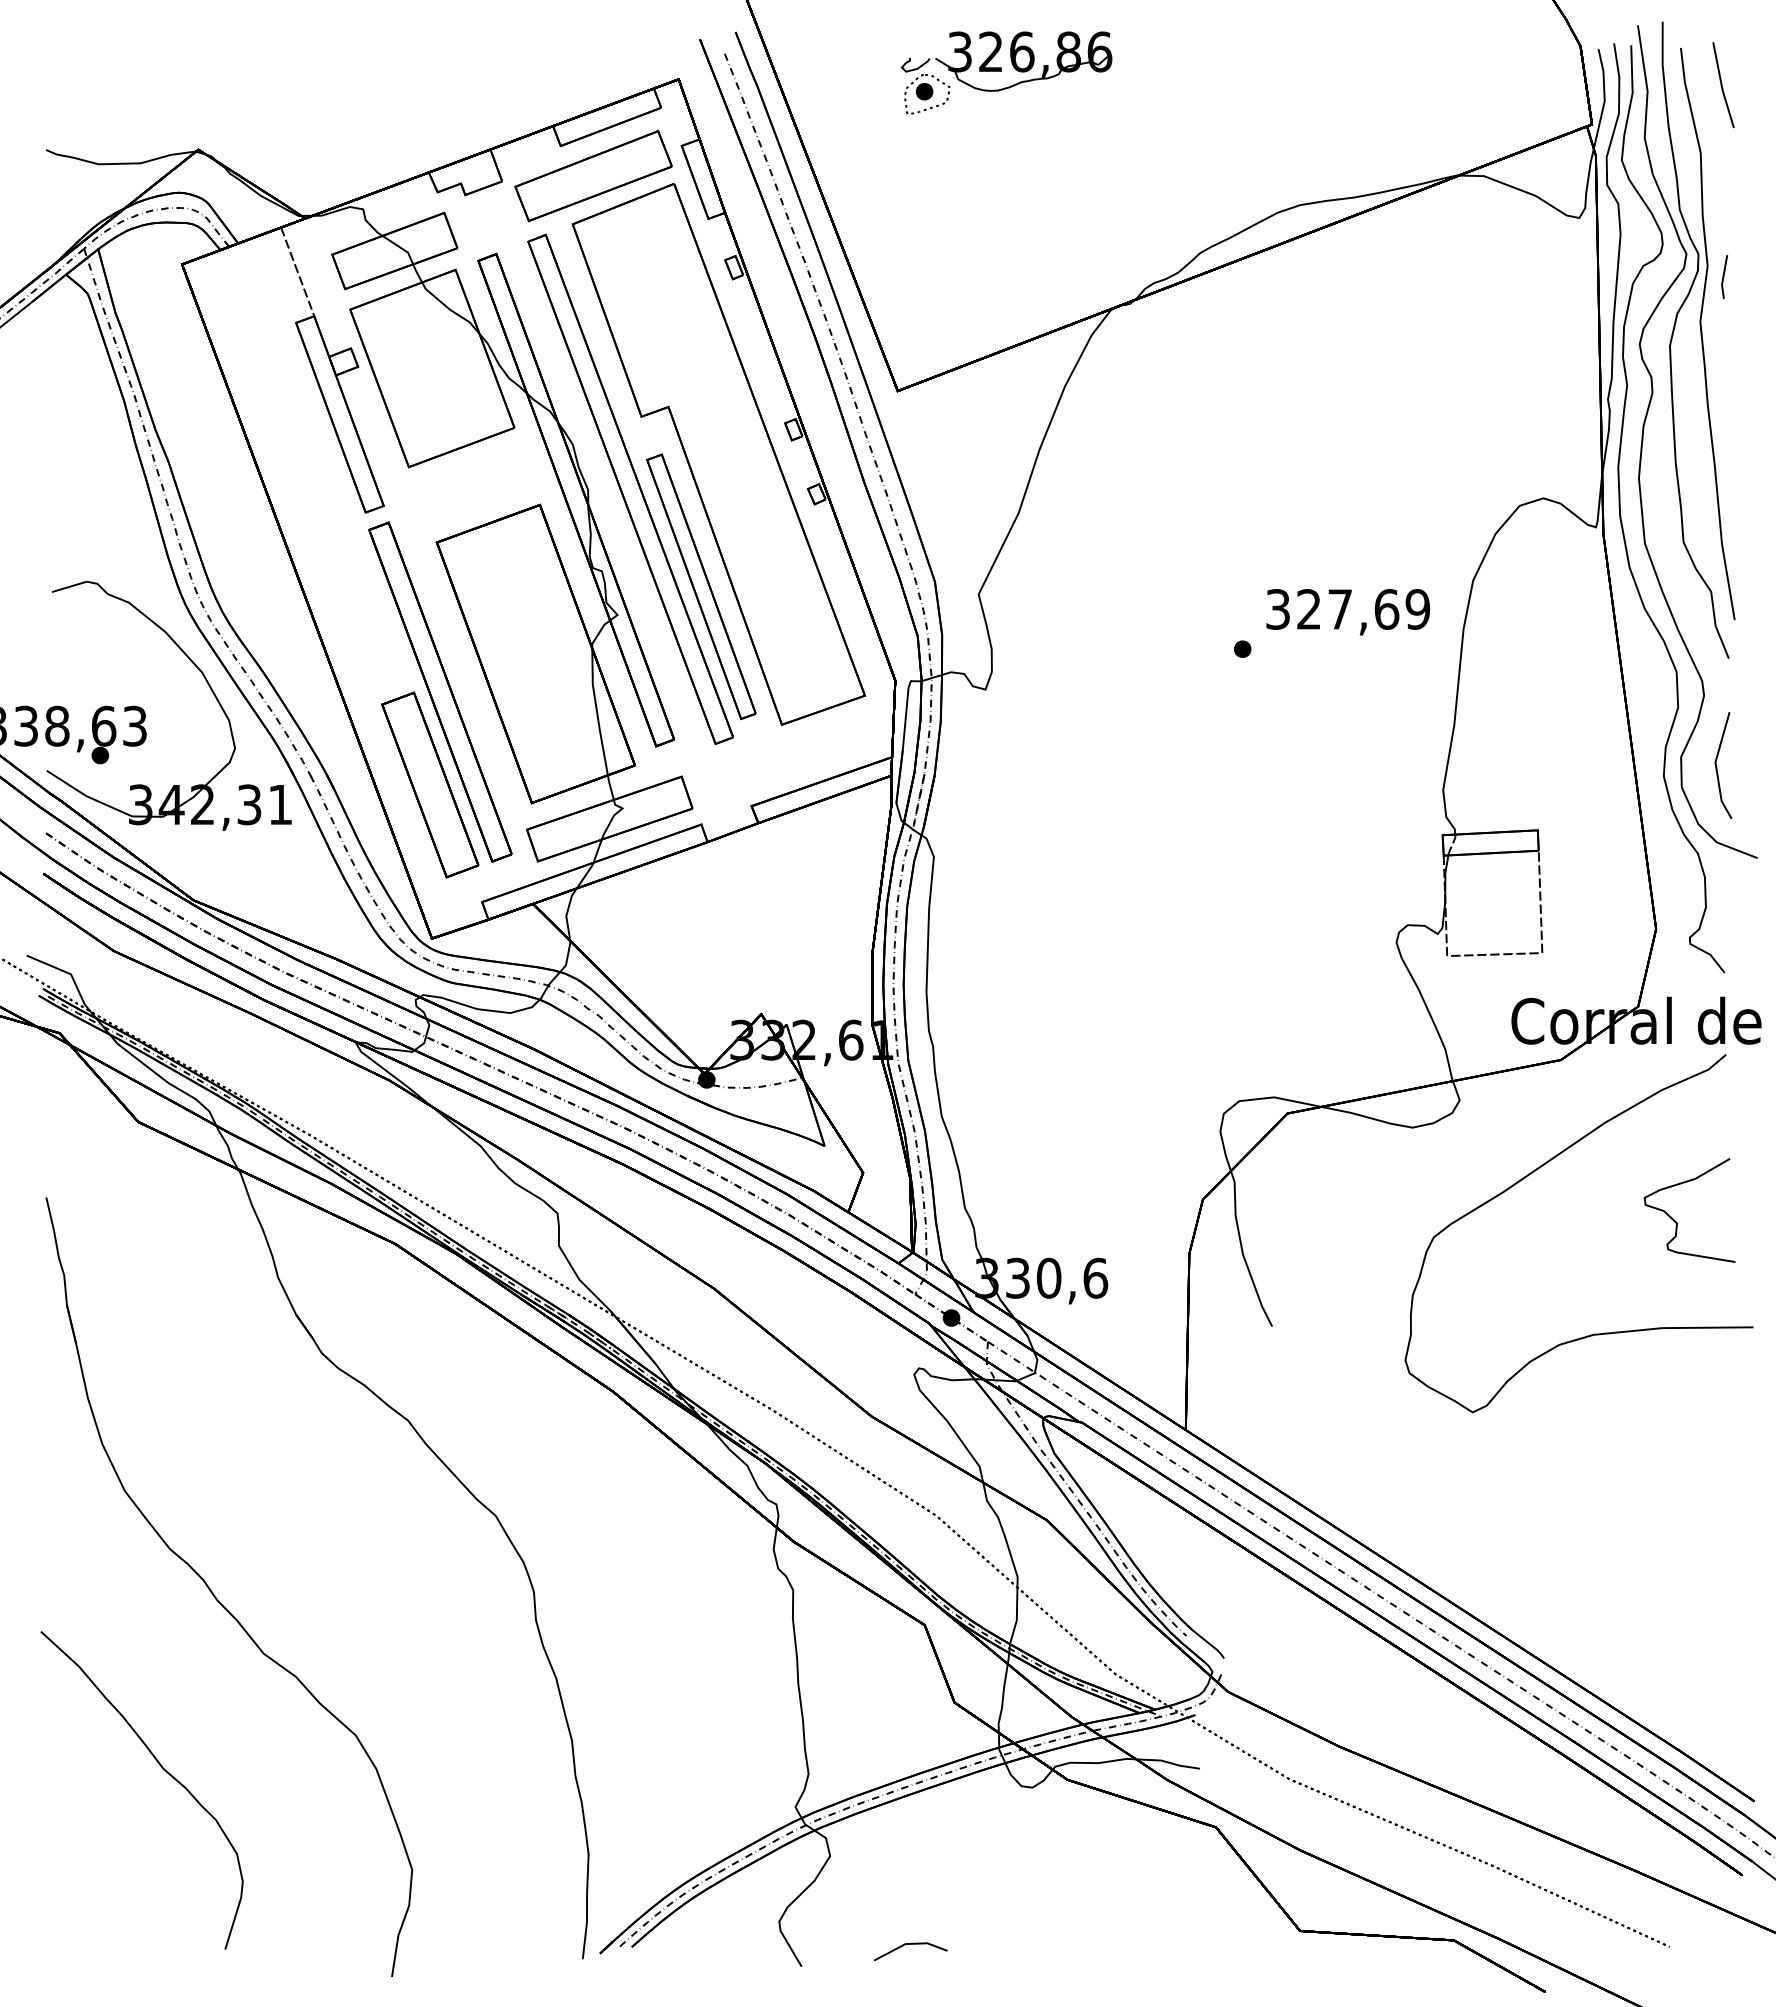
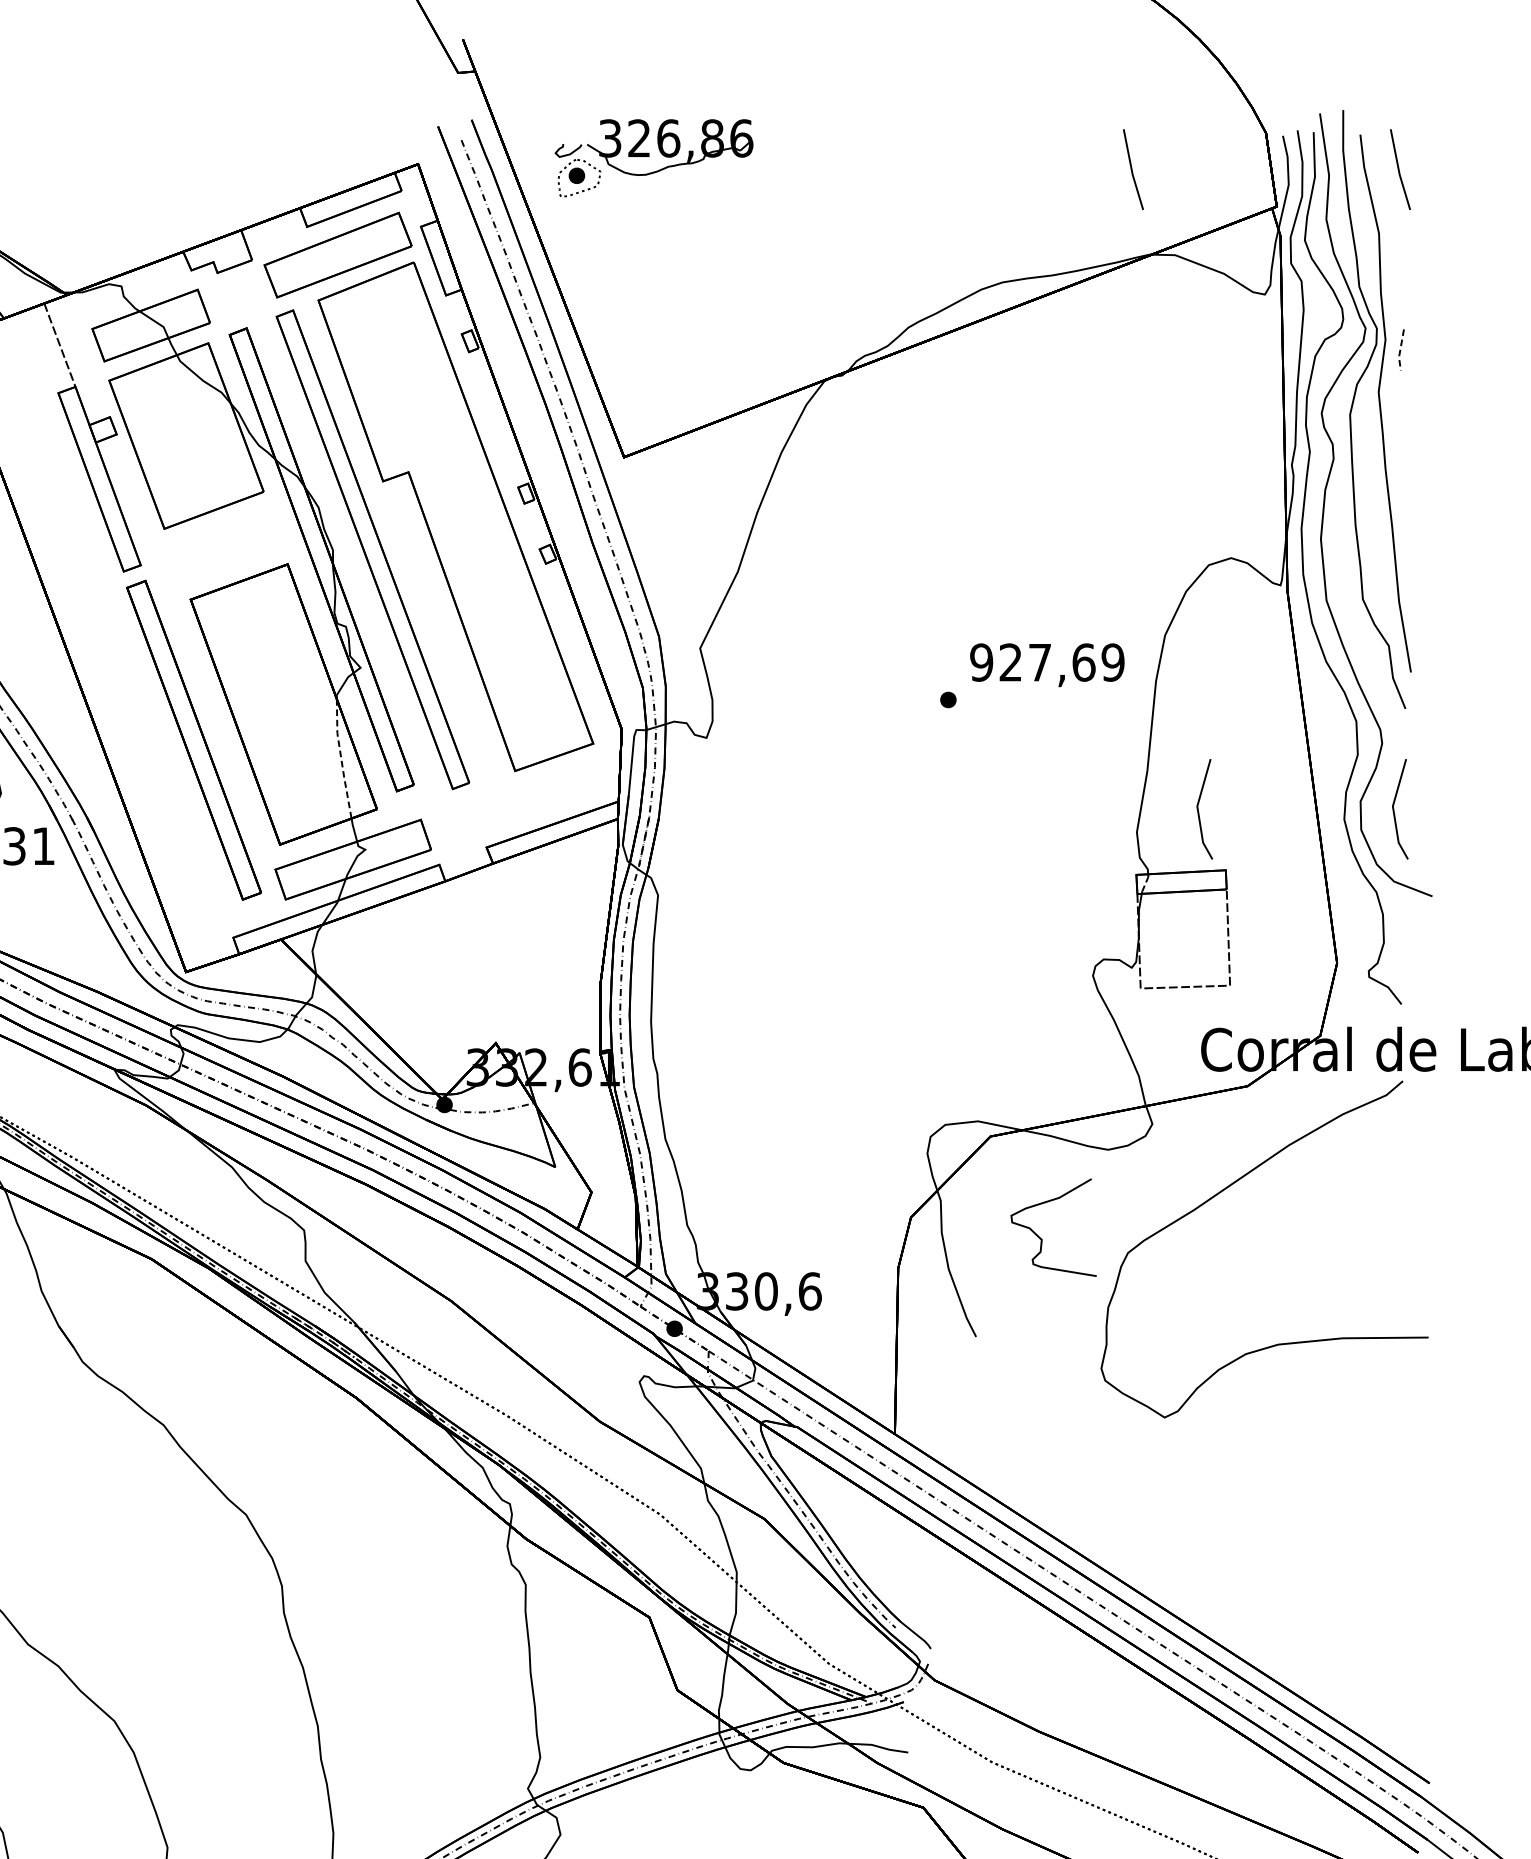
part: (1006, 72) -> (653, 157), moved
line: (1438, 85) -> (1132, 169), added
line: (1723, 278) -> (1400, 351), solid -> dashed
part: (701, 586) -> (439, 641), removed
text: (1277, 609) -> (981, 662), 327,69 -> 927,69
line: (597, 711) -> (341, 758), solid -> dashed
line: (1509, 767) -> (1199, 811), added
part: (430, 784) -> (184, 827), removed
curve: (1677, 1222) -> (1042, 1238), moved

